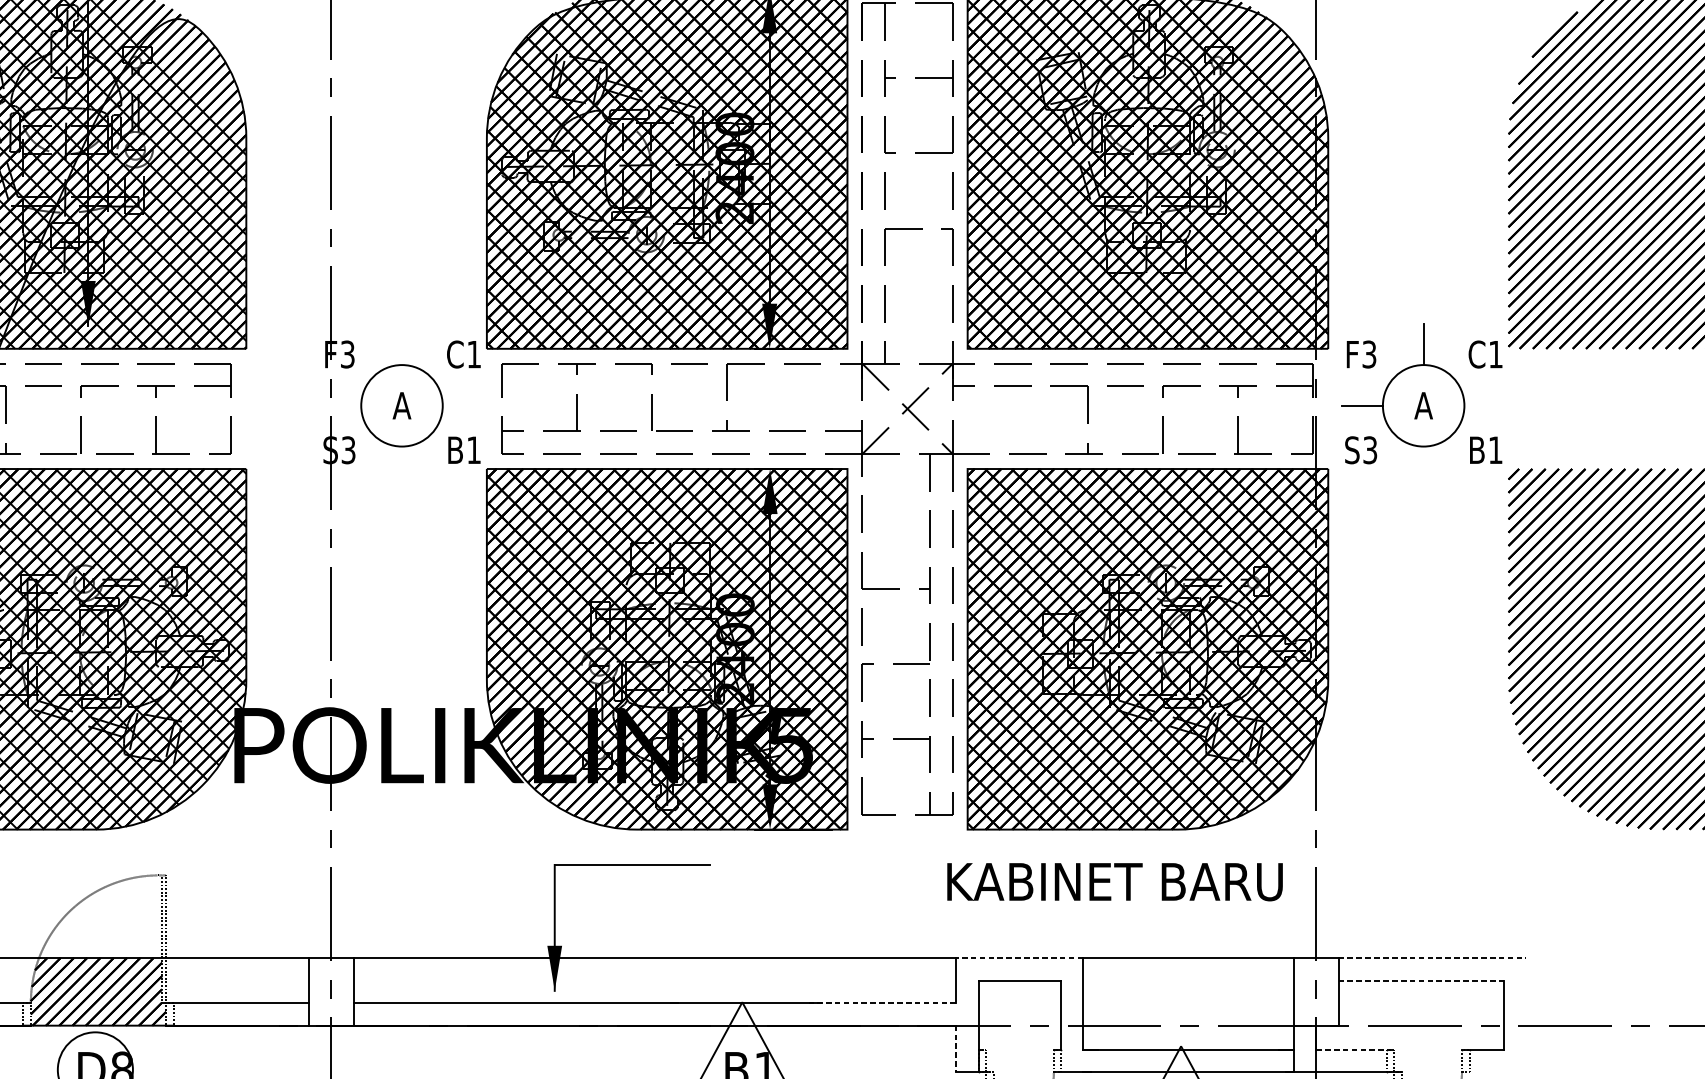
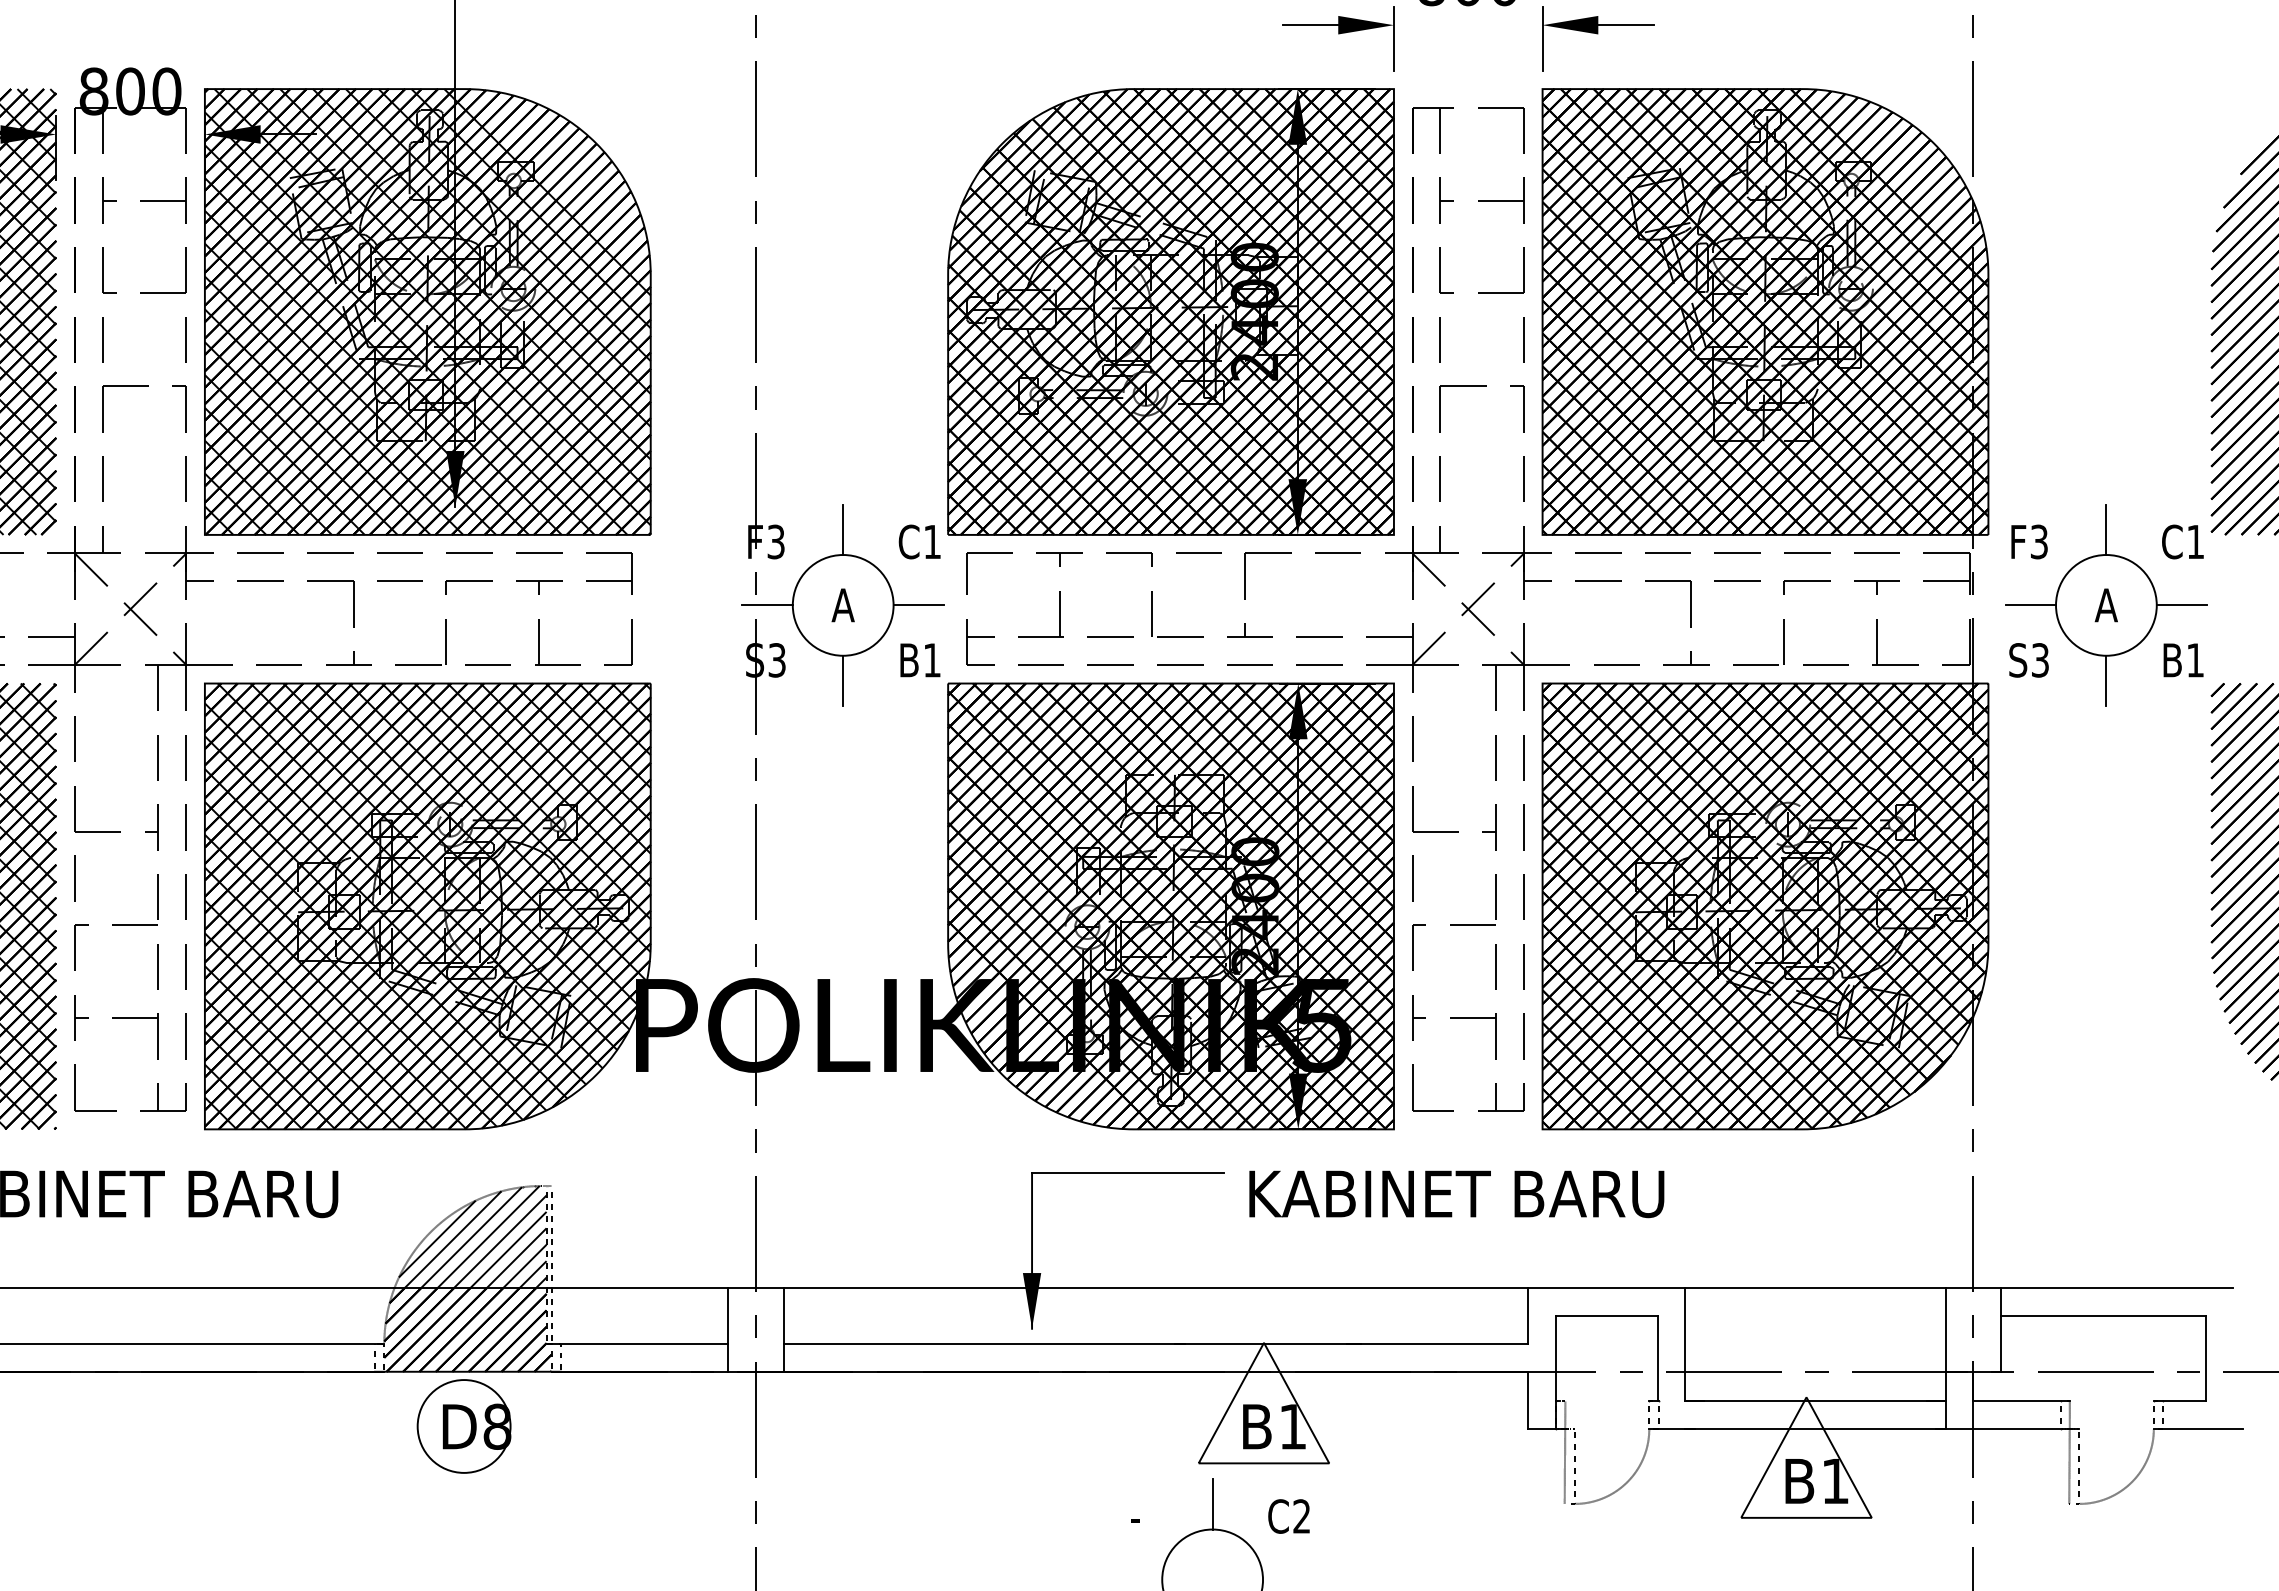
line: (402, 344) -> (843, 529), added
line: (340, 405) -> (767, 605), added
line: (462, 405) -> (918, 605), added
line: (1484, 405) -> (2181, 605), added
line: (402, 466) -> (843, 680), added
line: (1423, 466) -> (2106, 680), added
text: (1114, 882) -> (1456, 1194), moved
hatch: (102, 917) -> (472, 1237), added
line: (1019, 958) -> (1606, 1288), dashed -> solid
line: (1432, 958) -> (2117, 1288), dashed -> solid
line: (1421, 980) -> (2103, 1316), dashed -> solid
line: (882, 1002) -> (1437, 1343), dashed -> solid
line: (956, 1048) -> (1528, 1400), dashed -> solid
line: (1355, 1049) -> (2022, 1401), dashed -> solid
line: (1497, 1072) -> (2197, 1429), added

